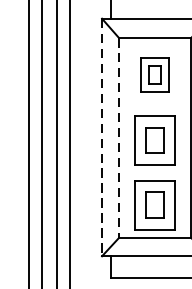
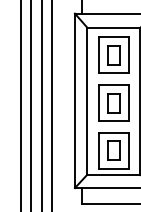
part: (154, 74) -> (113, 54), size x1.43
line: (101, 138) -> (74, 101), dashed -> solid
line: (119, 138) -> (87, 101), dashed -> solid

